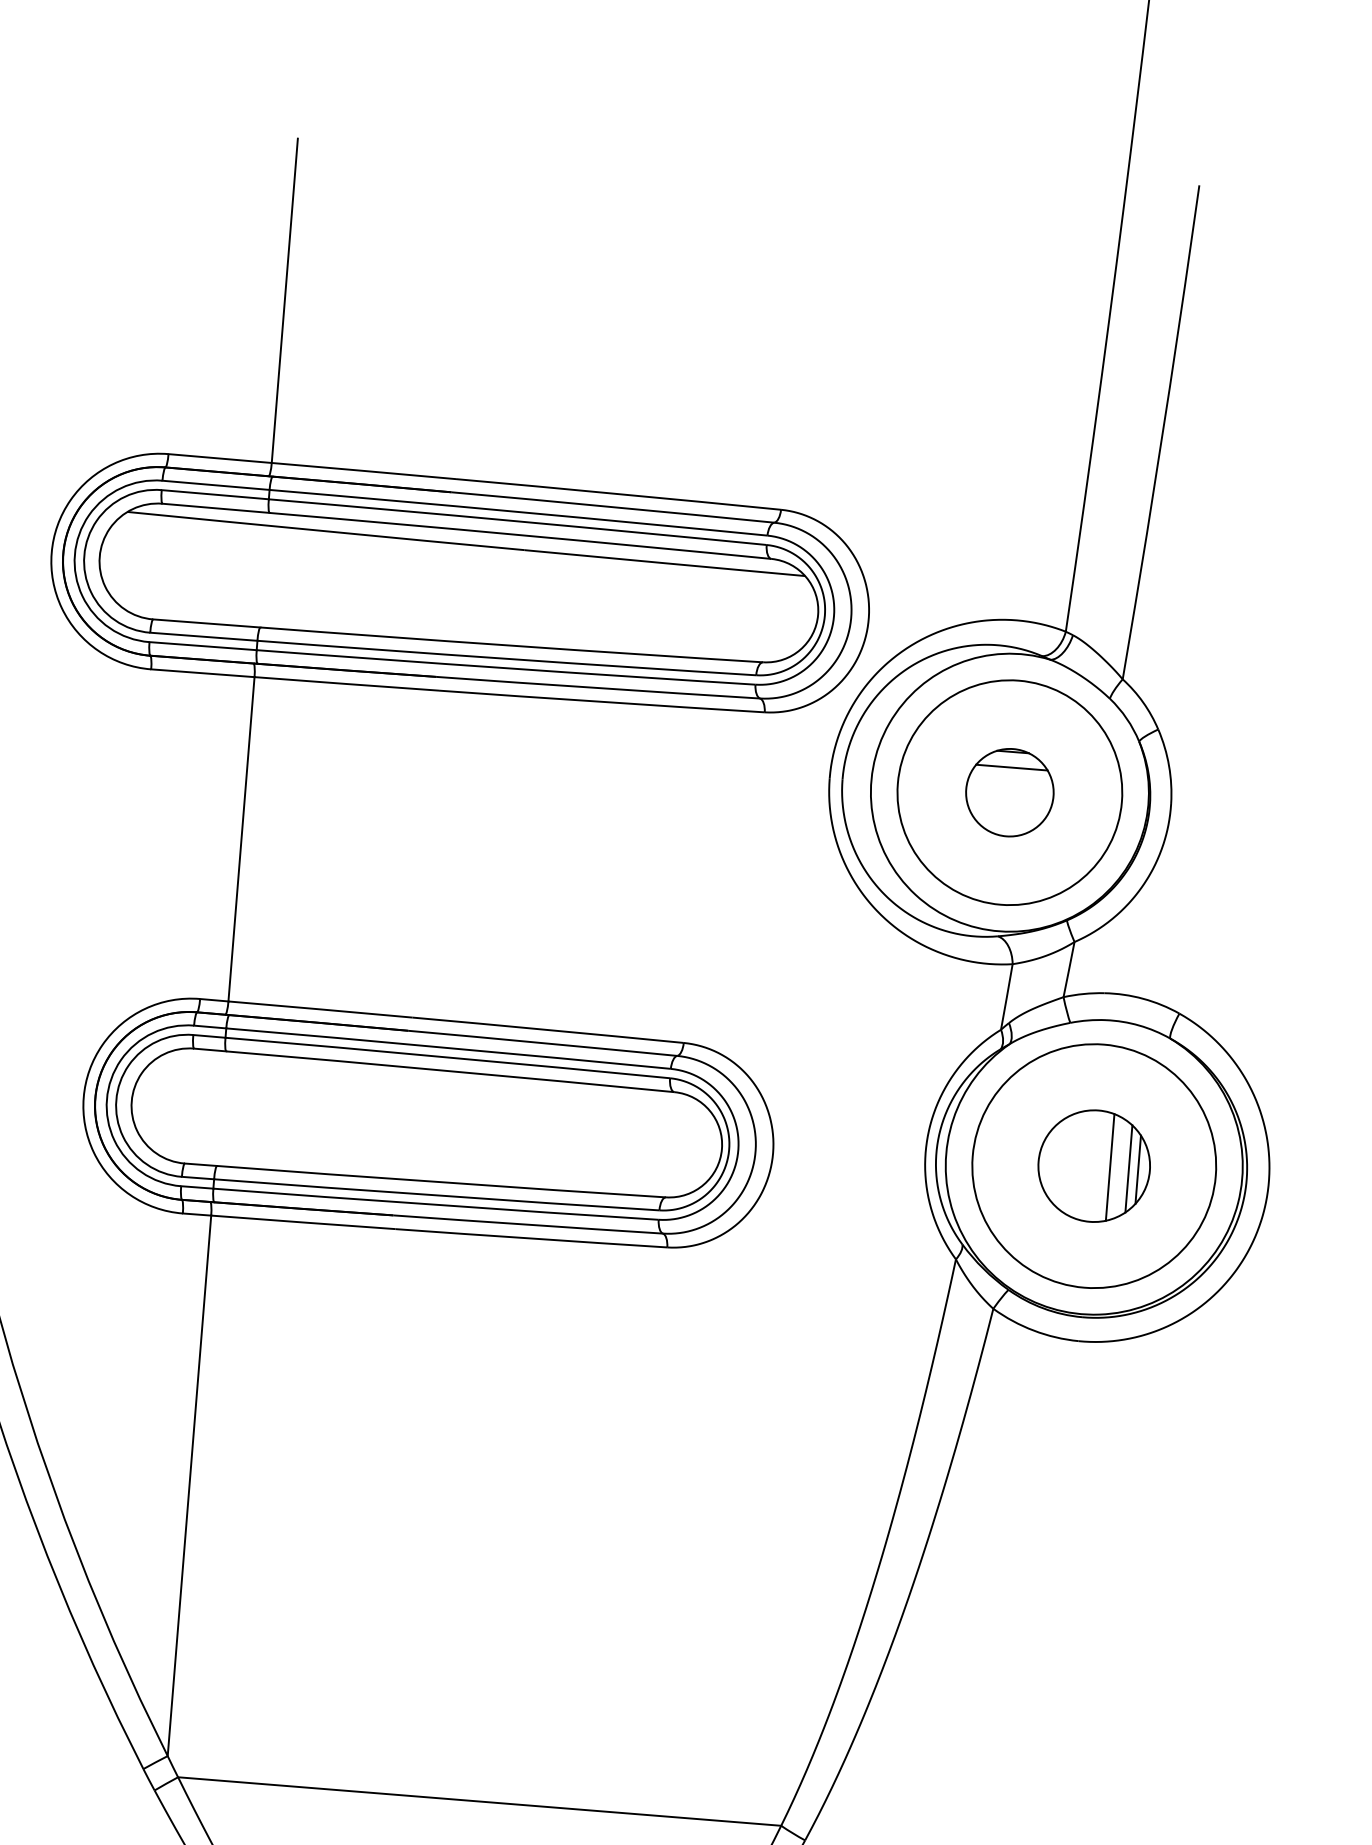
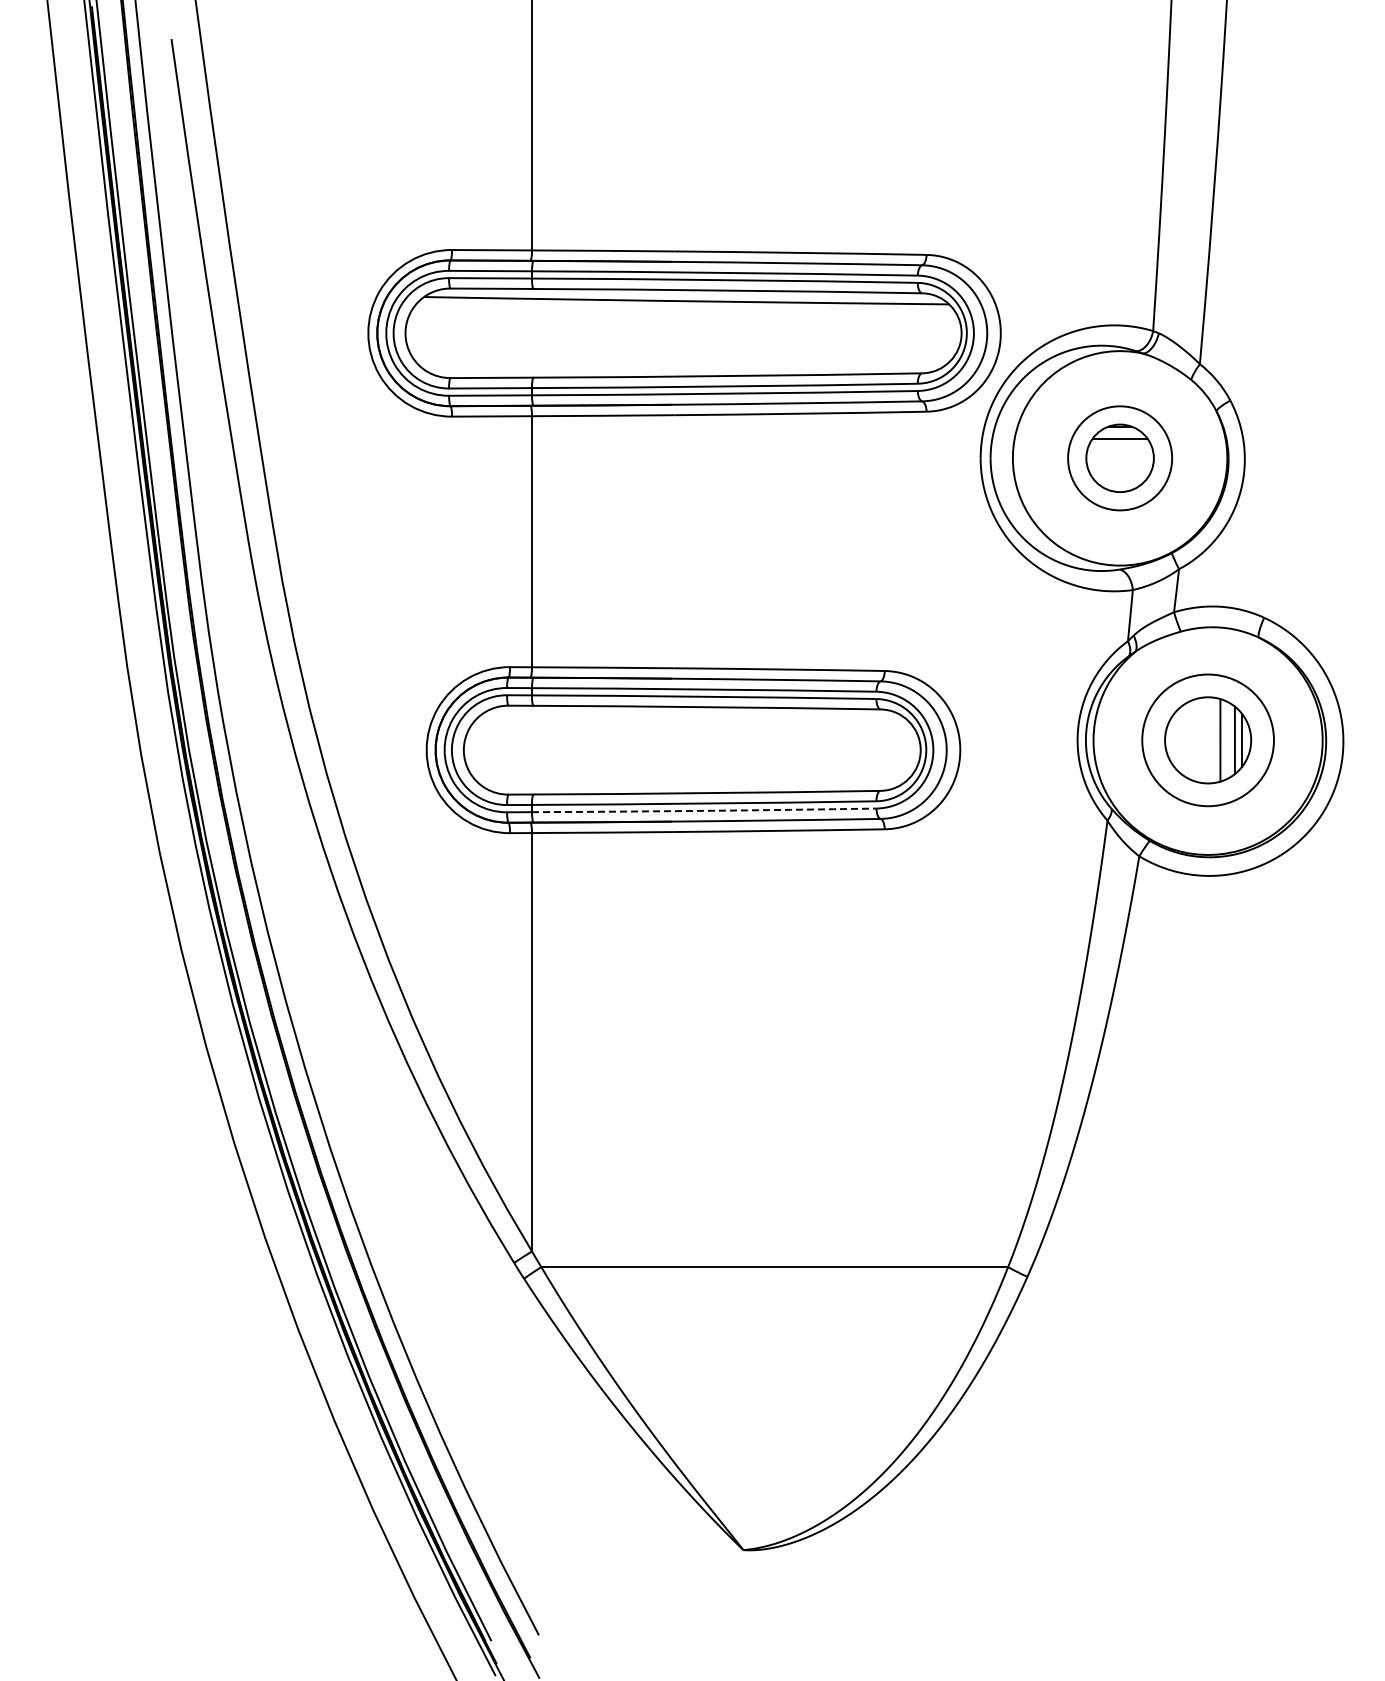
circle: (1009, 792) -> (1119, 458), size x0.6
circle: (1094, 1166) -> (1208, 740), size x0.7
arc: (436, 1204) -> (704, 810), solid -> dashed

